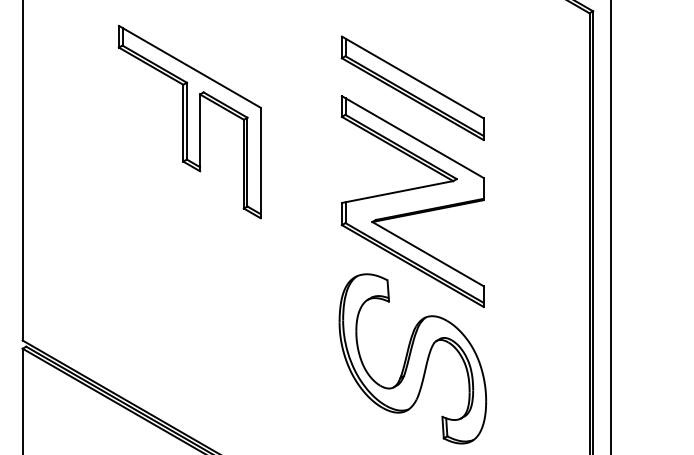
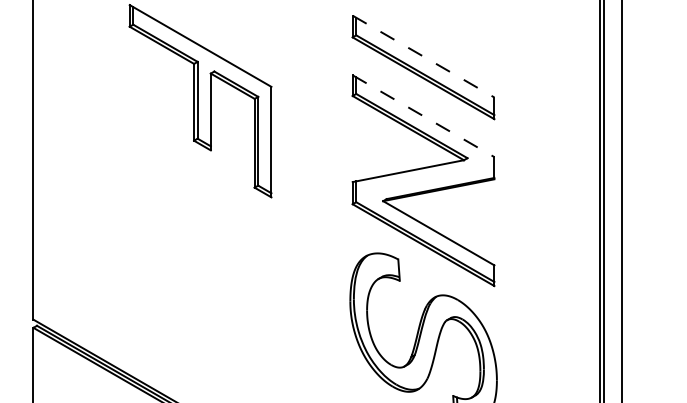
line: (412, 77) -> (423, 56), solid -> dashed
line: (412, 137) -> (423, 116), solid -> dashed

